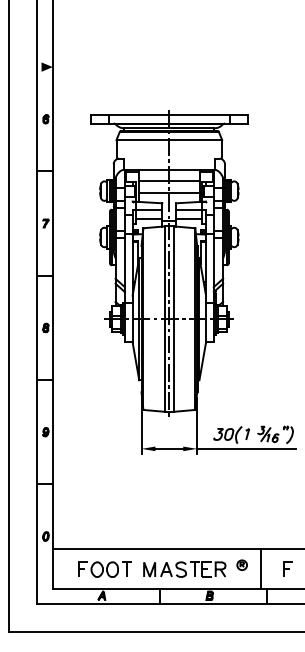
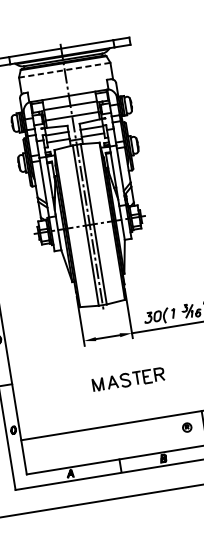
line: (169, 140) -> (64, 70), solid -> dashed
part: (104, 569) -> (68, 450), removed
part: (184, 569) -> (128, 379), moved

